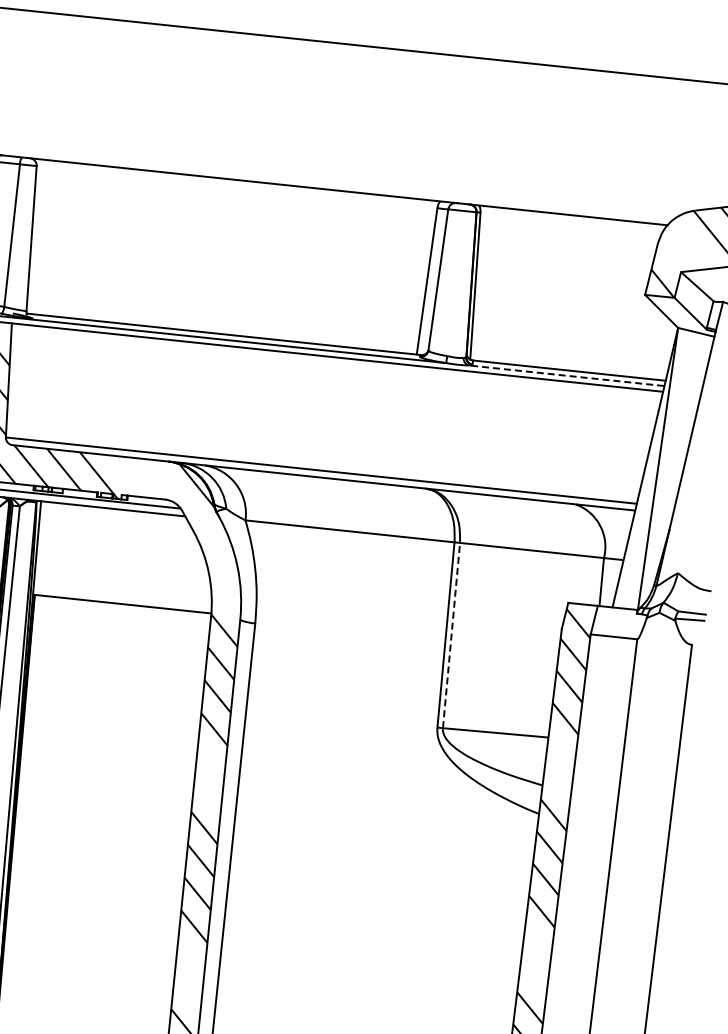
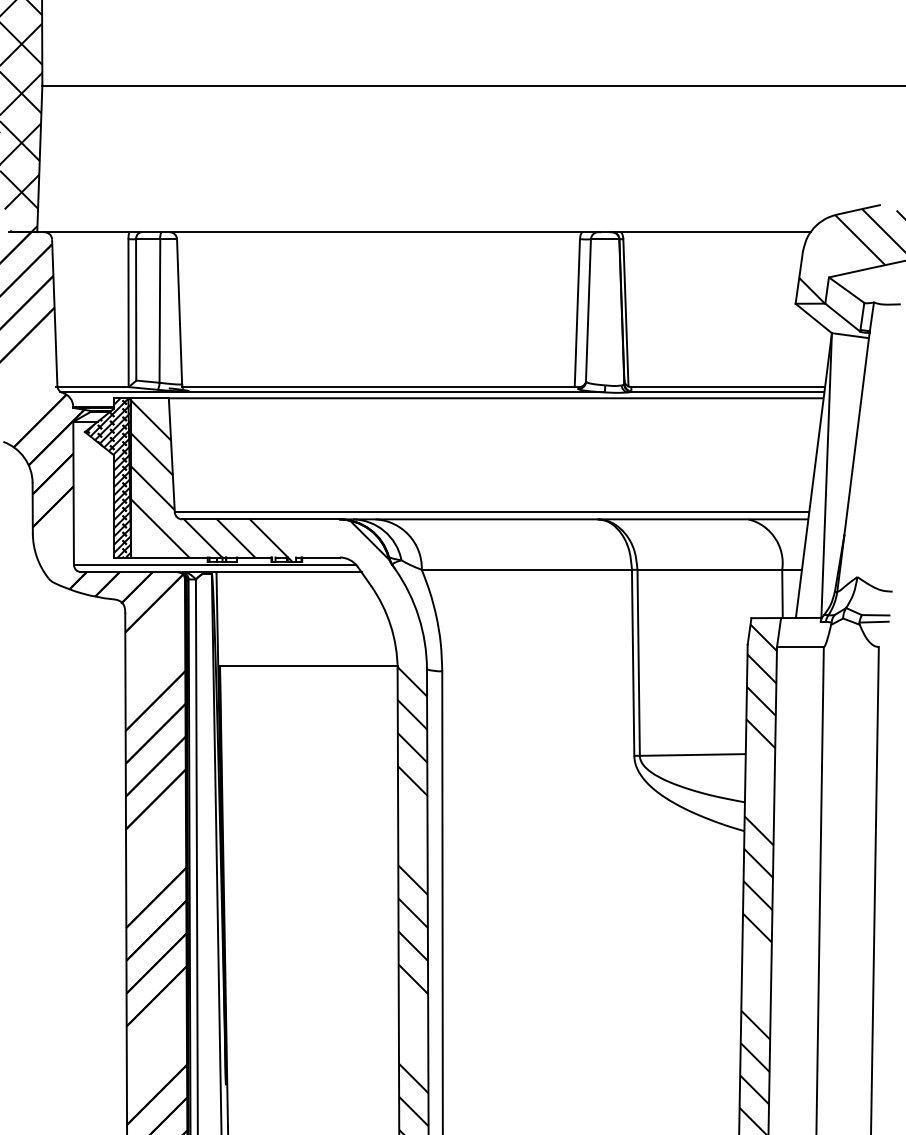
line: (566, 375) -> (725, 392), dashed -> solid
line: (451, 635) -> (638, 662), dashed -> solid

